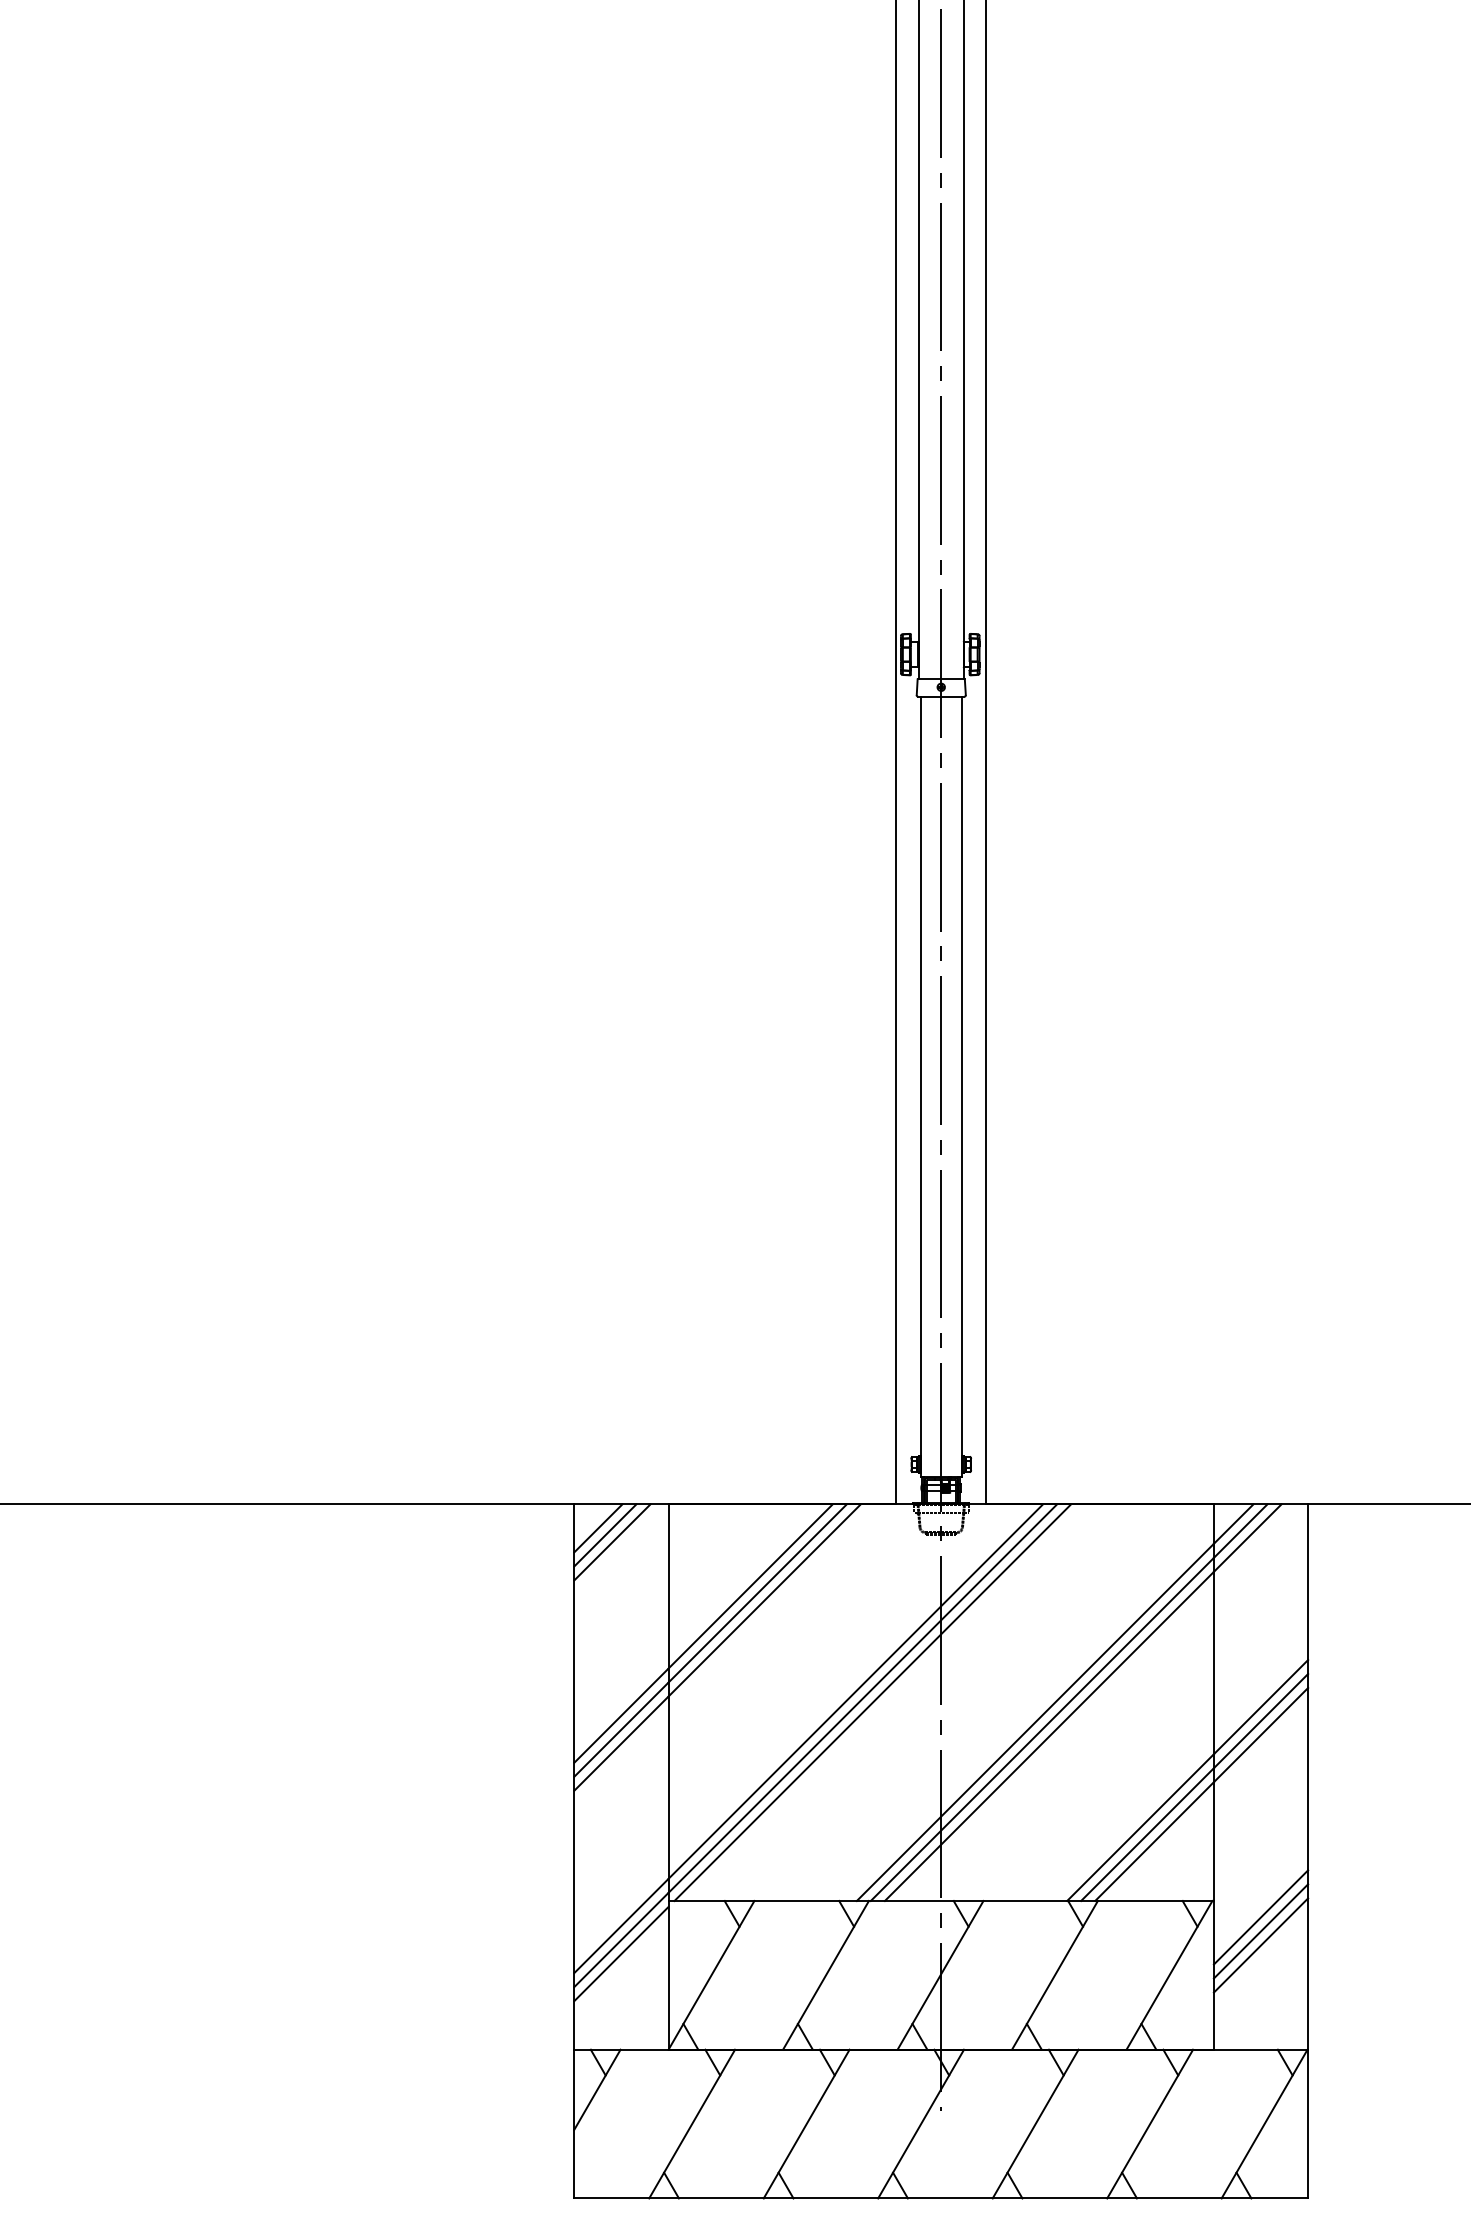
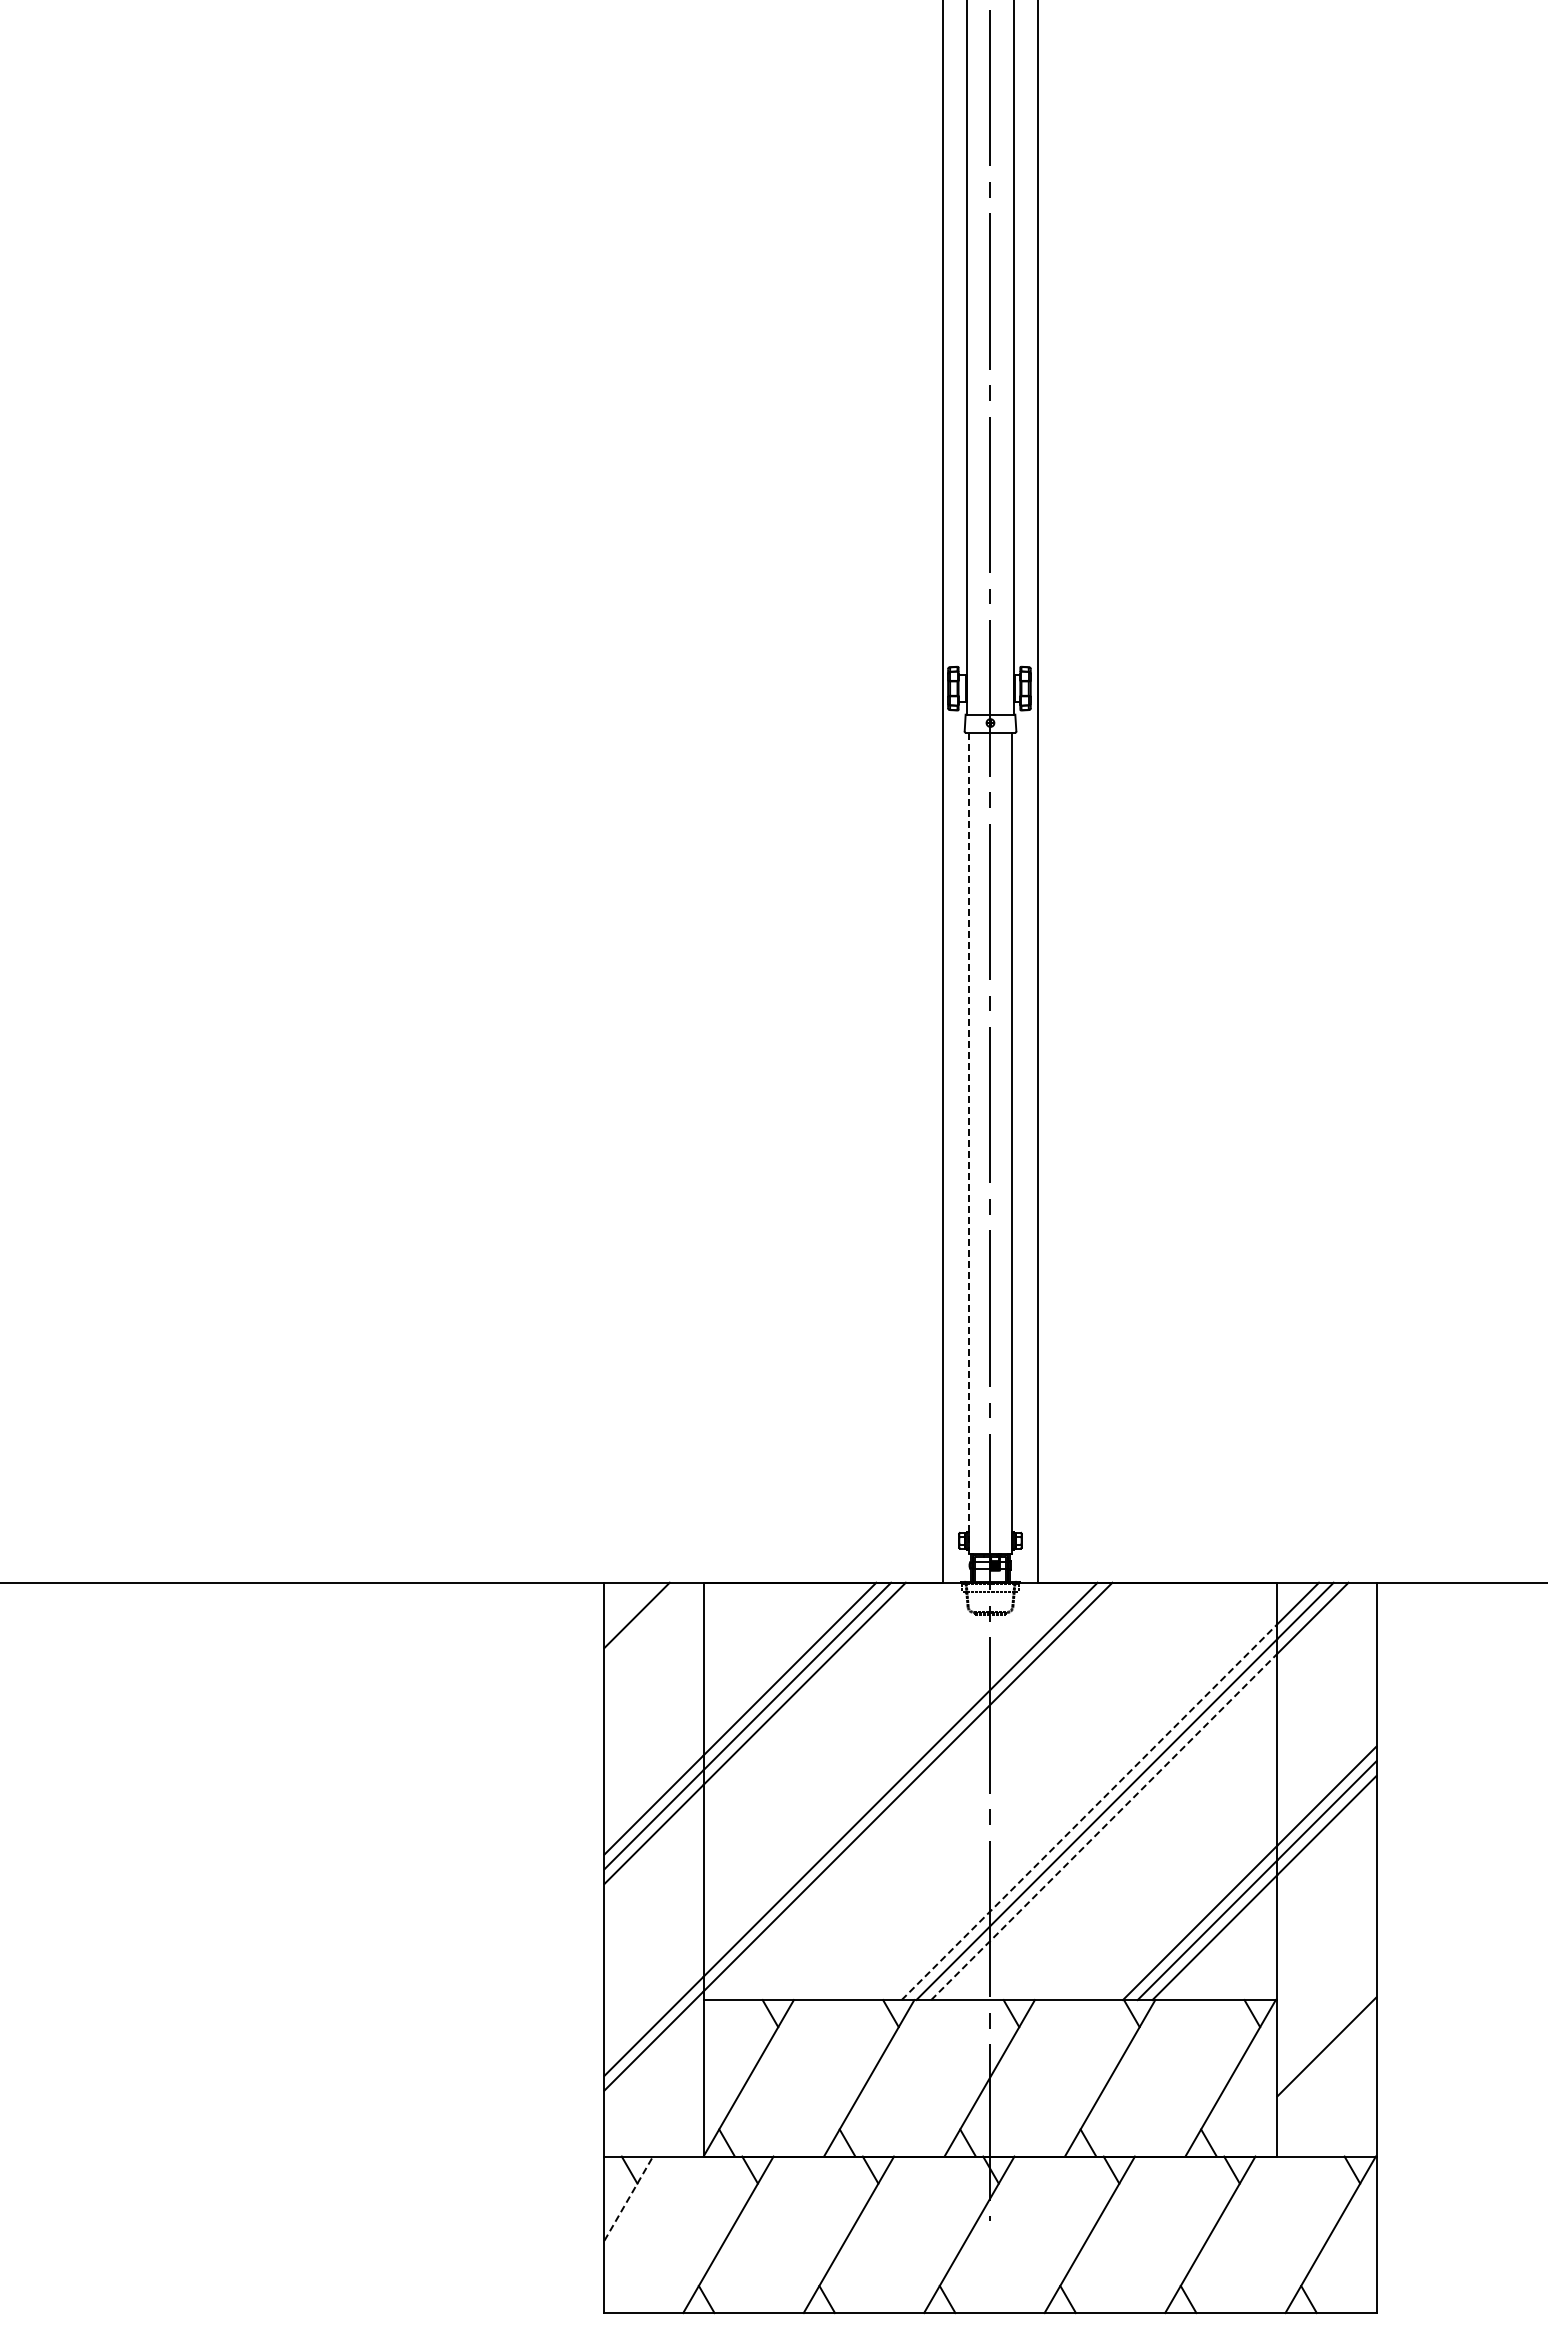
line: (920, 1086) -> (968, 1143), solid -> dashed
line: (598, 1527) -> (629, 1607), removed
line: (612, 1542) -> (644, 1622), removed
line: (872, 1702) -> (918, 1791), removed
line: (1035, 1722) -> (1089, 1812), solid -> dashed
line: (1049, 1736) -> (1104, 1826), solid -> dashed
line: (1260, 1916) -> (1326, 2016), removed
line: (1260, 1930) -> (1326, 2031), removed
line: (620, 1953) -> (653, 2055), removed
line: (597, 2089) -> (628, 2198), solid -> dashed

